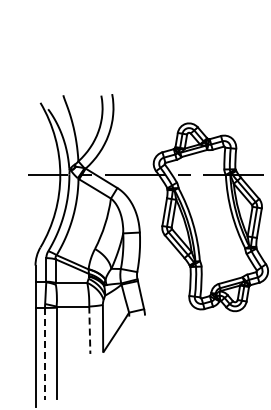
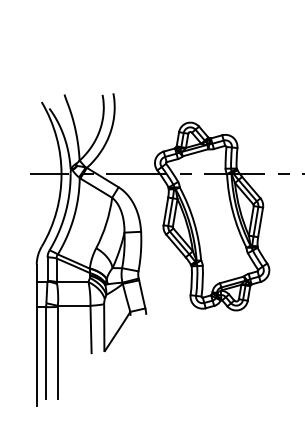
line: (90, 330) -> (91, 329), dashed -> solid
line: (45, 353) -> (46, 352), dashed -> solid

